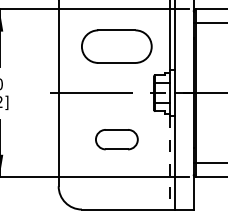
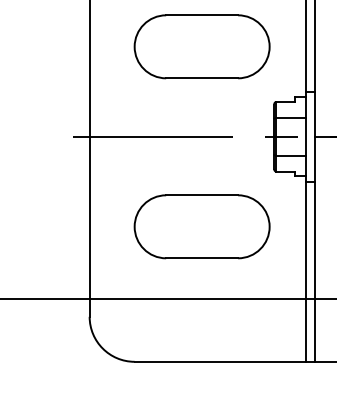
part: (116, 139) -> (201, 226), size x1.67
line: (170, 163) -> (305, 272), dashed -> solid

